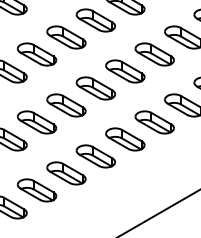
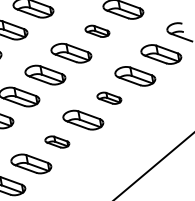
part: (125, 71) -> (97, 31), size x0.6
part: (125, 139) -> (109, 98), size x0.6
part: (66, 173) -> (57, 142), size x0.6

